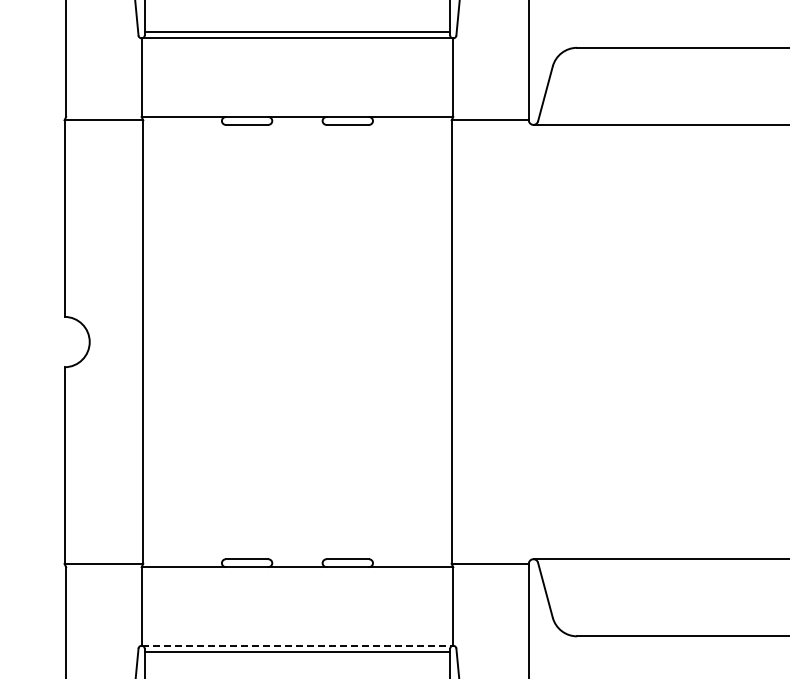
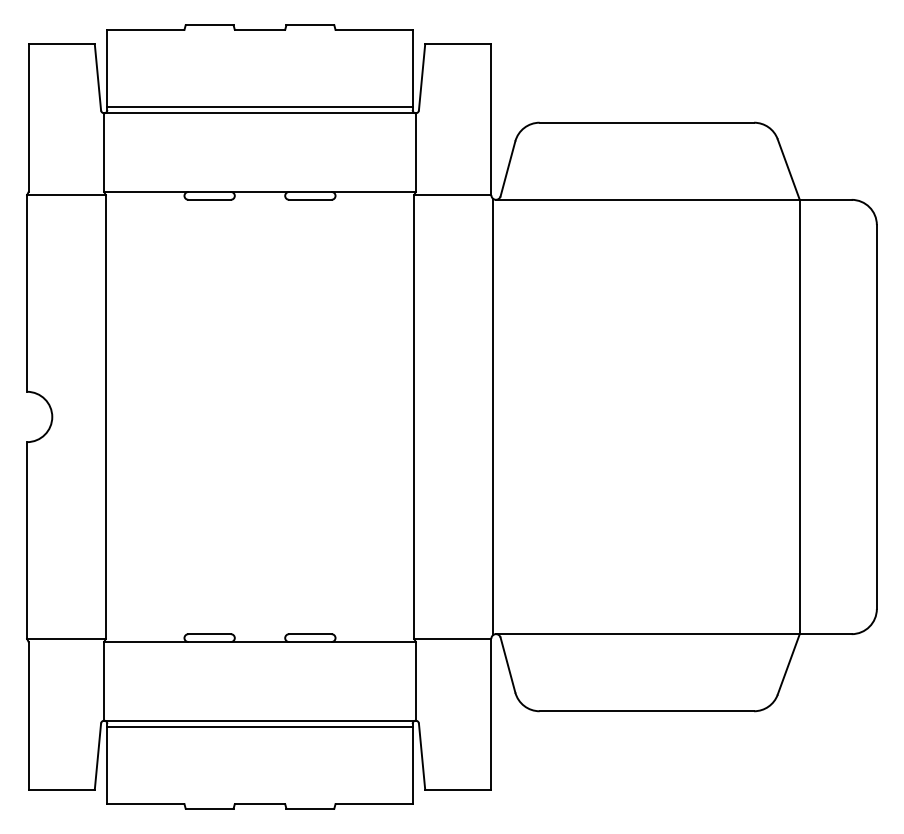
line: (529, 341) -> (492, 416), added
line: (297, 645) -> (260, 720), dashed -> solid

